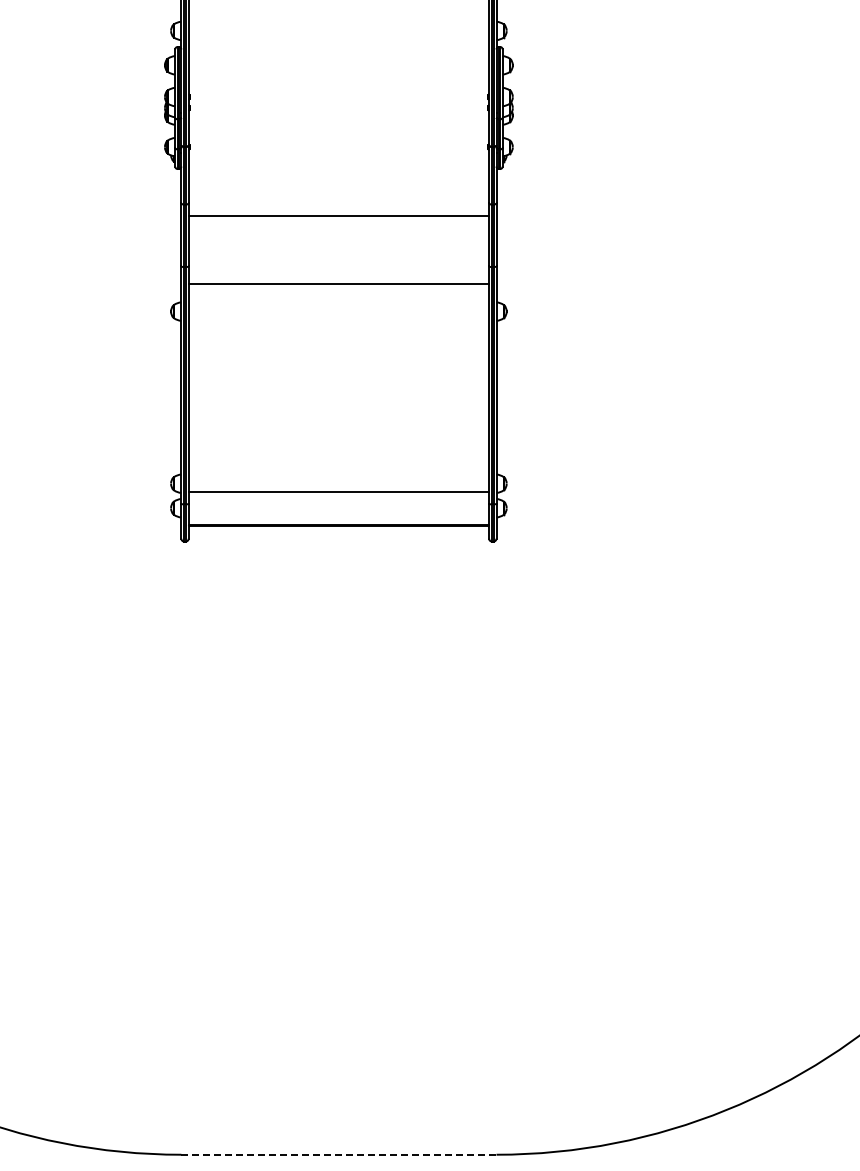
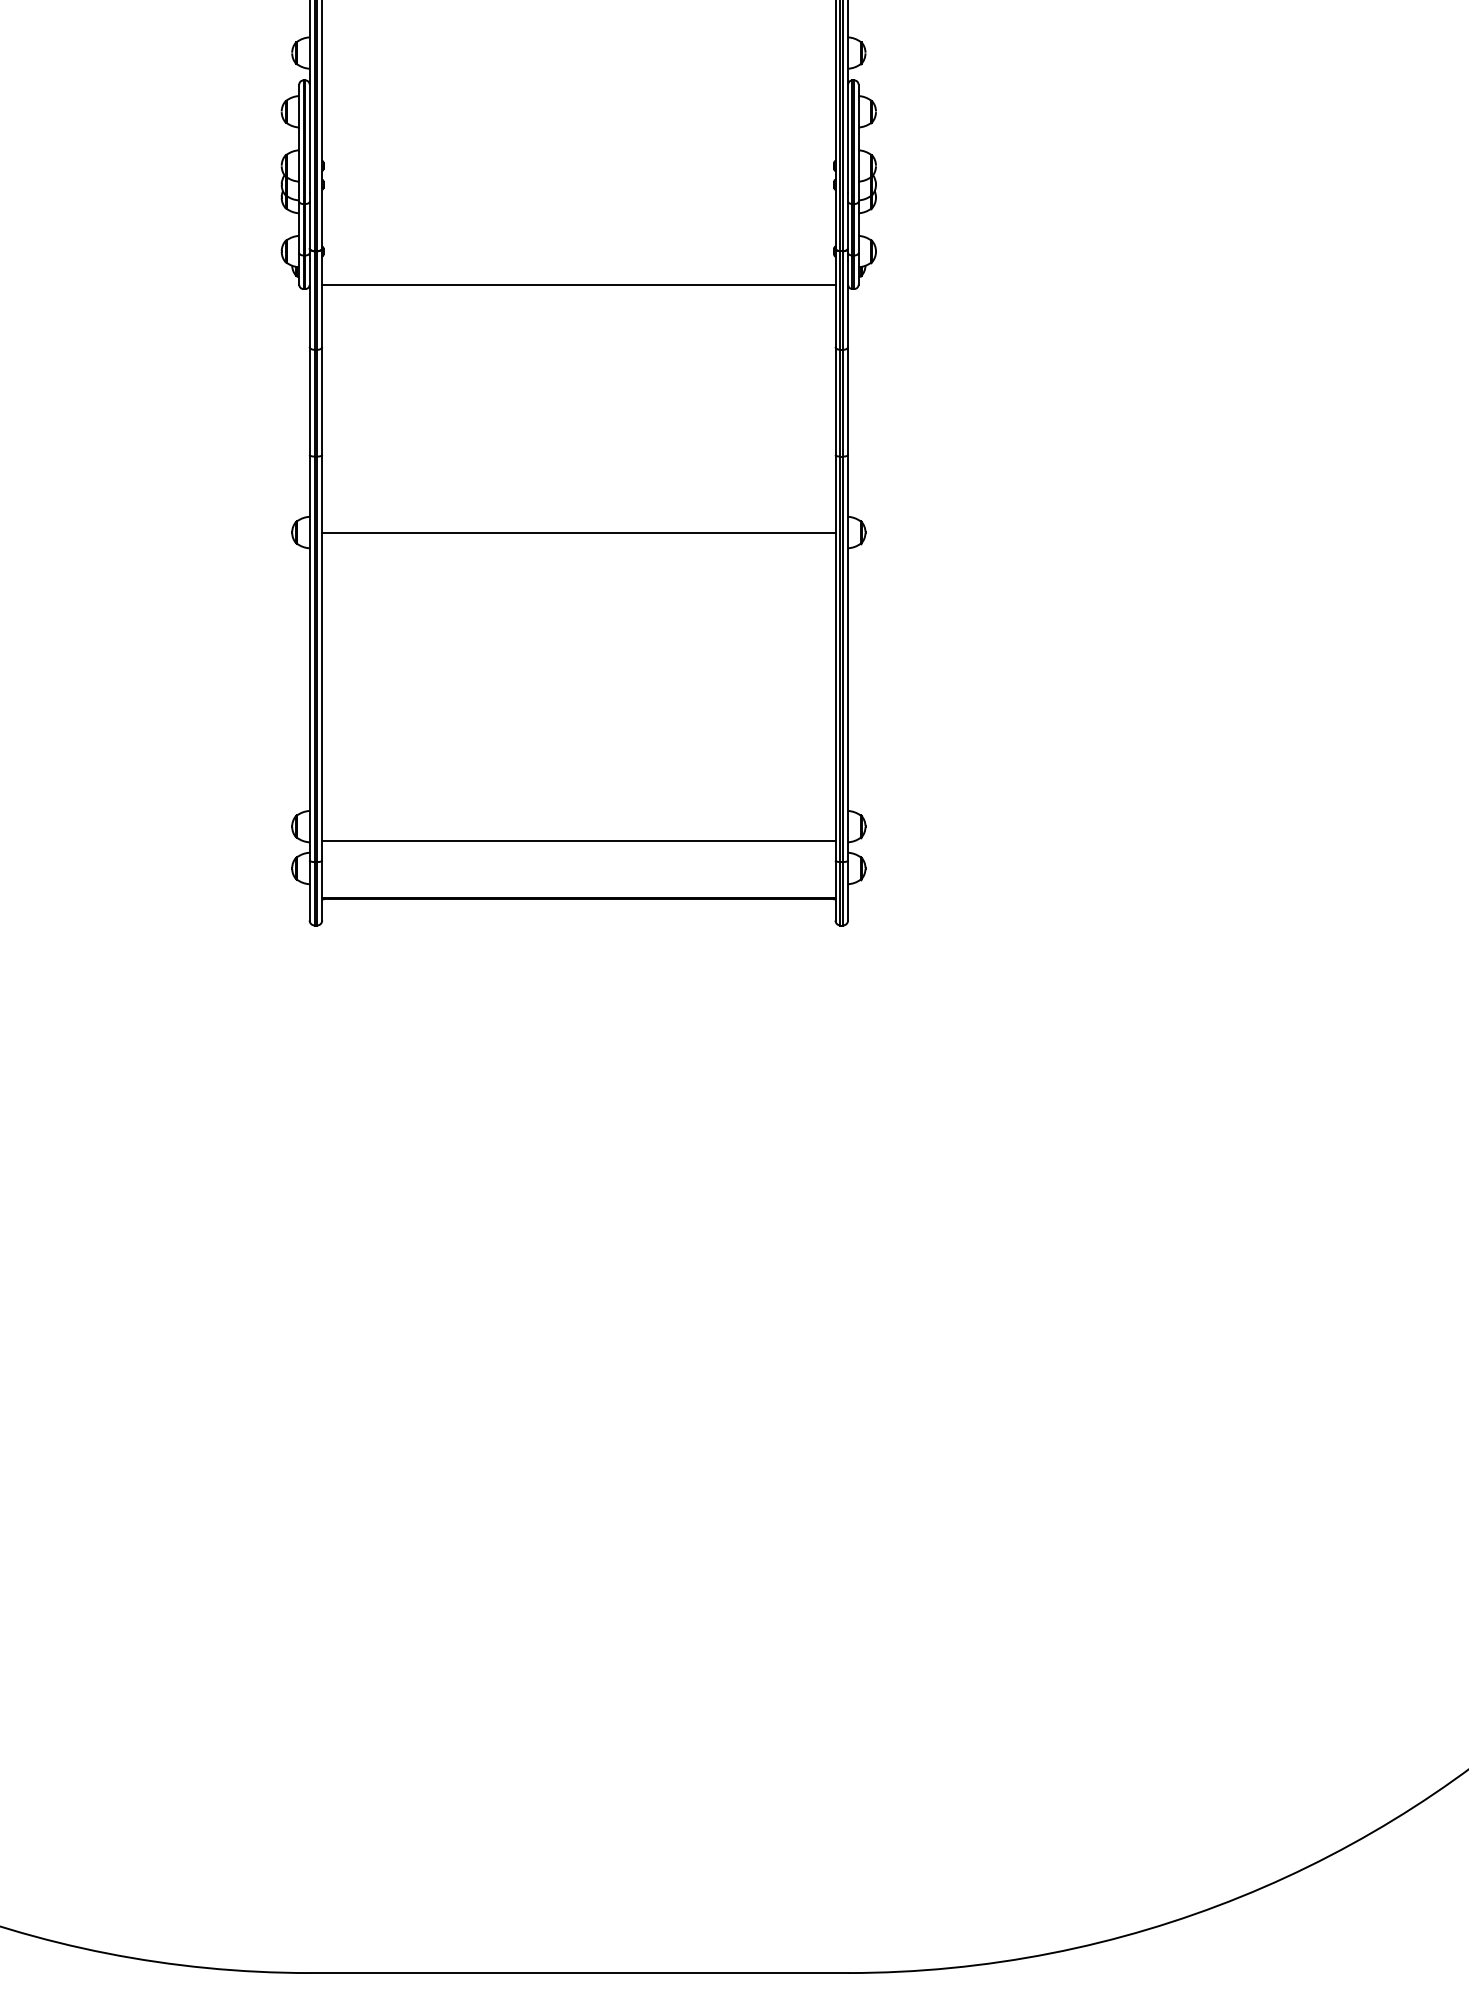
line: (338, 215) -> (578, 284), moved
line: (338, 284) -> (578, 534), moved
line: (338, 1154) -> (578, 1972), dashed -> solid

